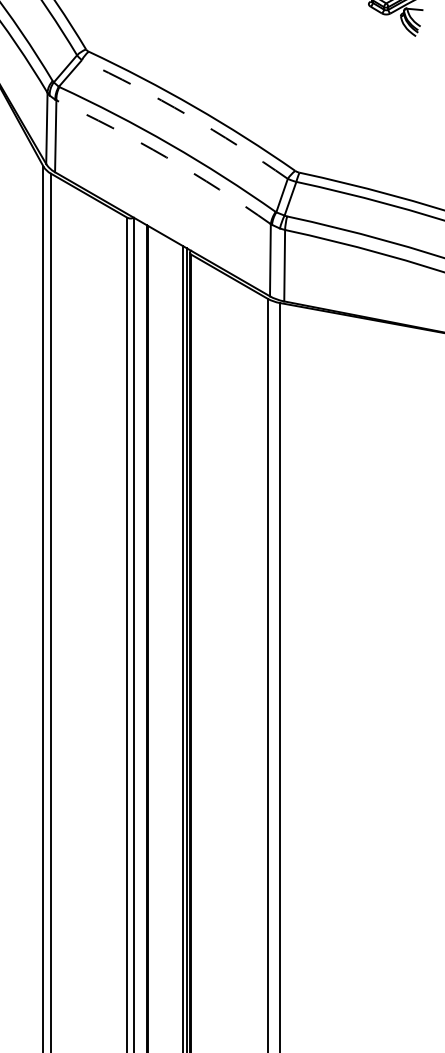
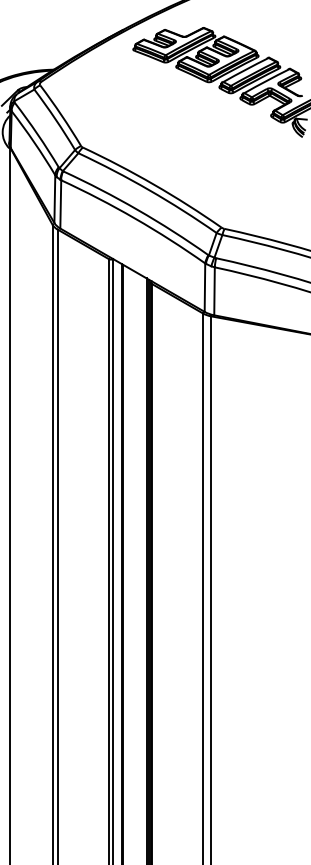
arc: (187, 115) -> (149, 190), dashed -> solid
arc: (166, 157) -> (135, 218), dashed -> solid

